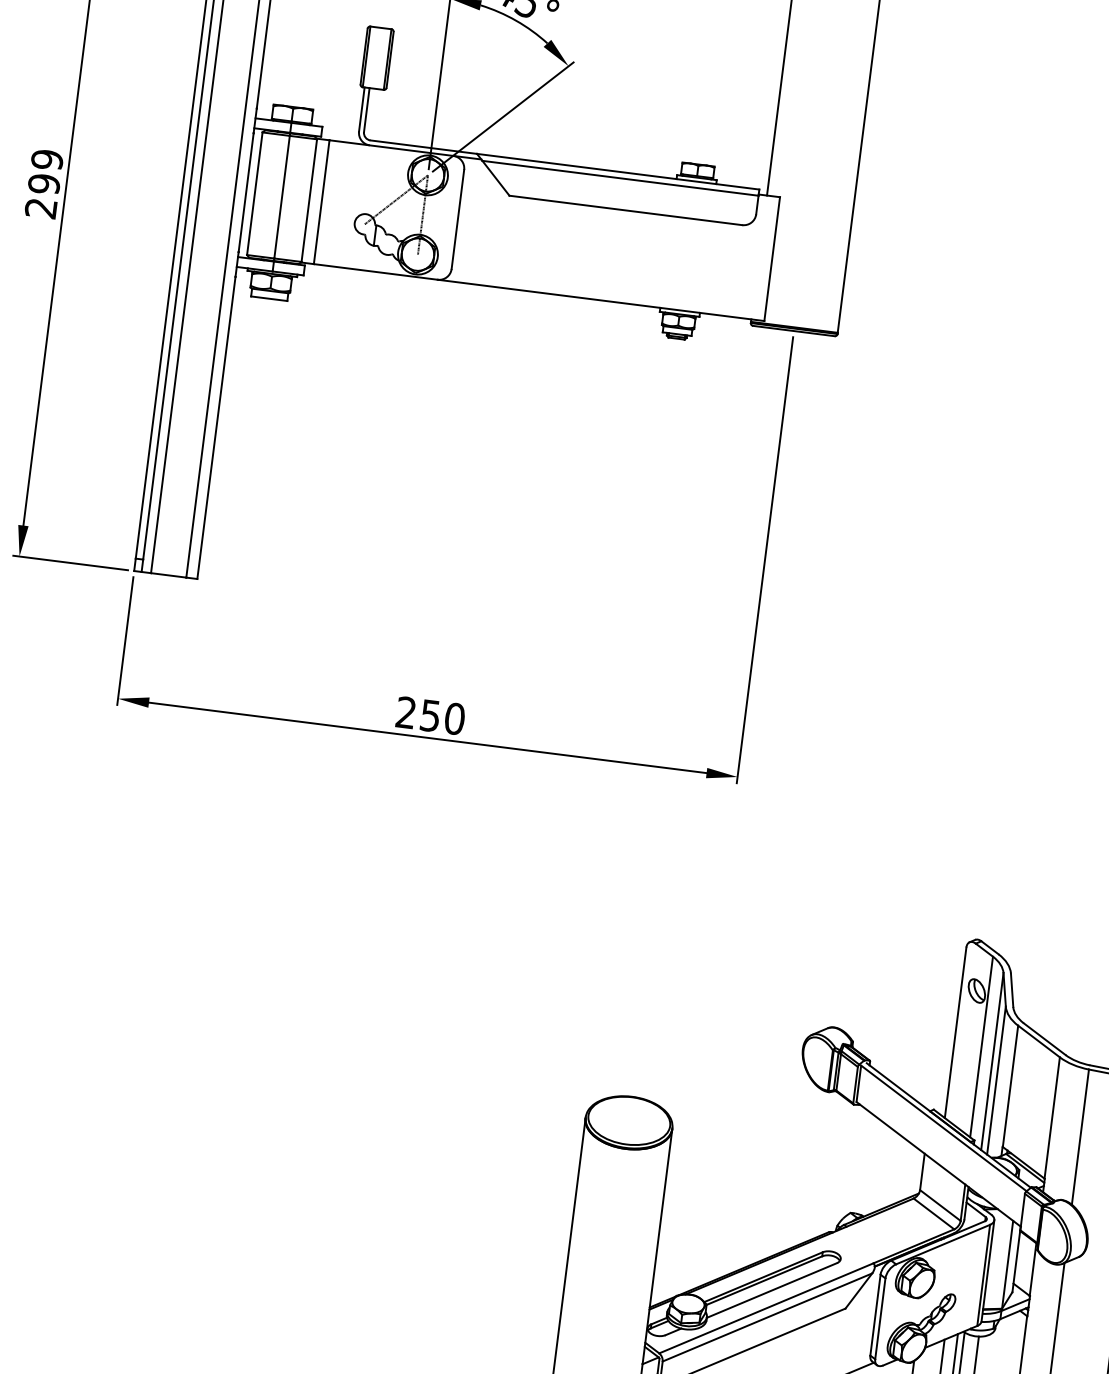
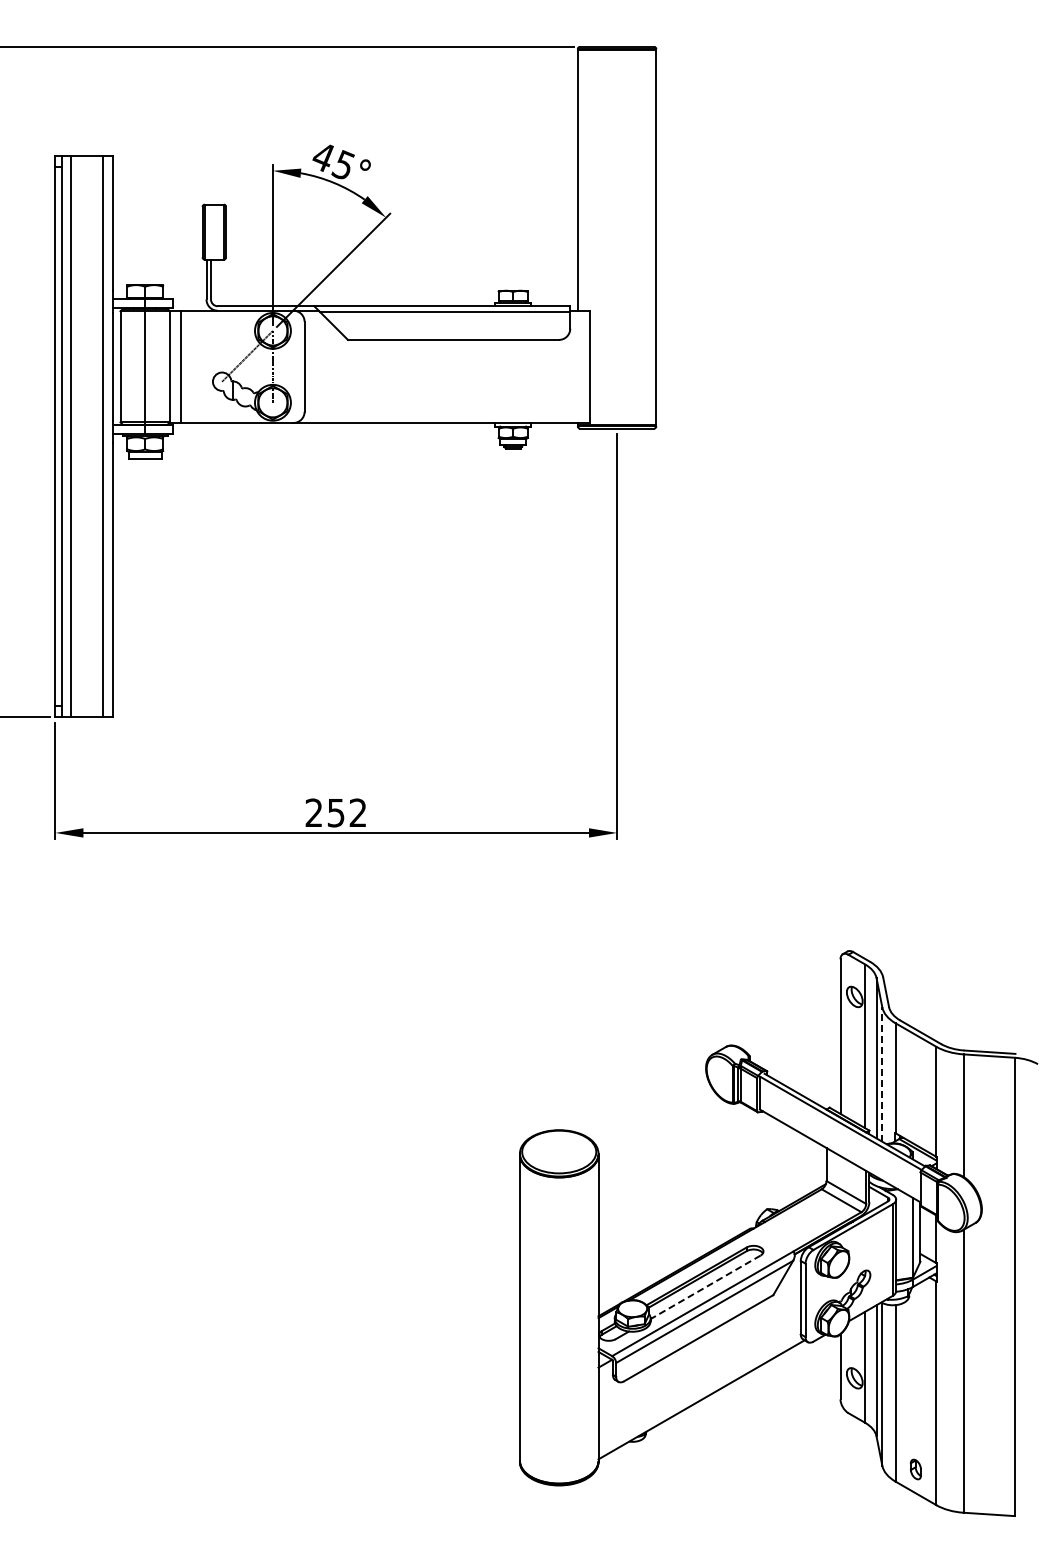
text: (454, 718) -> (357, 812), 250 -> 252
line: (996, 1080) -> (882, 1074), solid -> dashed
line: (771, 1290) -> (705, 1287), solid -> dashed

